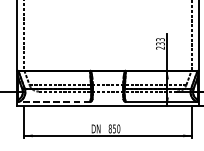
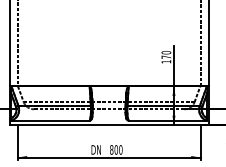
text: (160, 44) -> (166, 57), 233 -> 170
line: (54, 101) -> (50, 120), dashed -> solid
text: (114, 128) -> (116, 149), 850 -> 800

